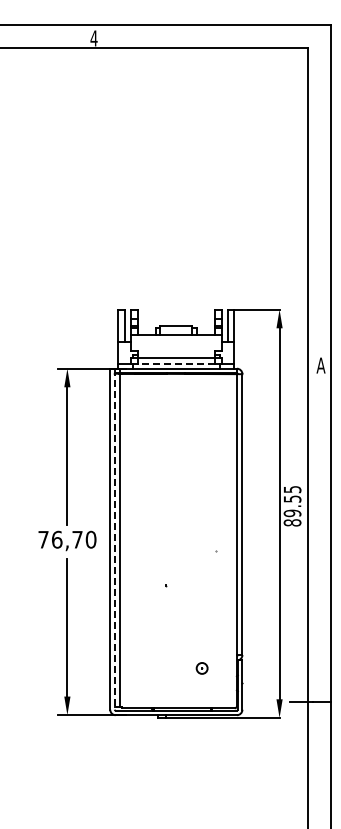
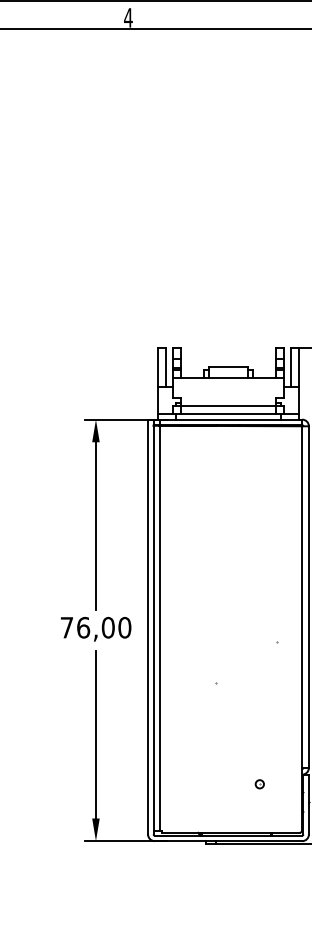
line: (176, 364) -> (228, 414), dashed -> solid
text: (77, 539) -> (108, 627), 76,70 -> 76,00
line: (114, 539) -> (153, 627), dashed -> solid
part: (201, 668) -> (259, 784), size x0.62

